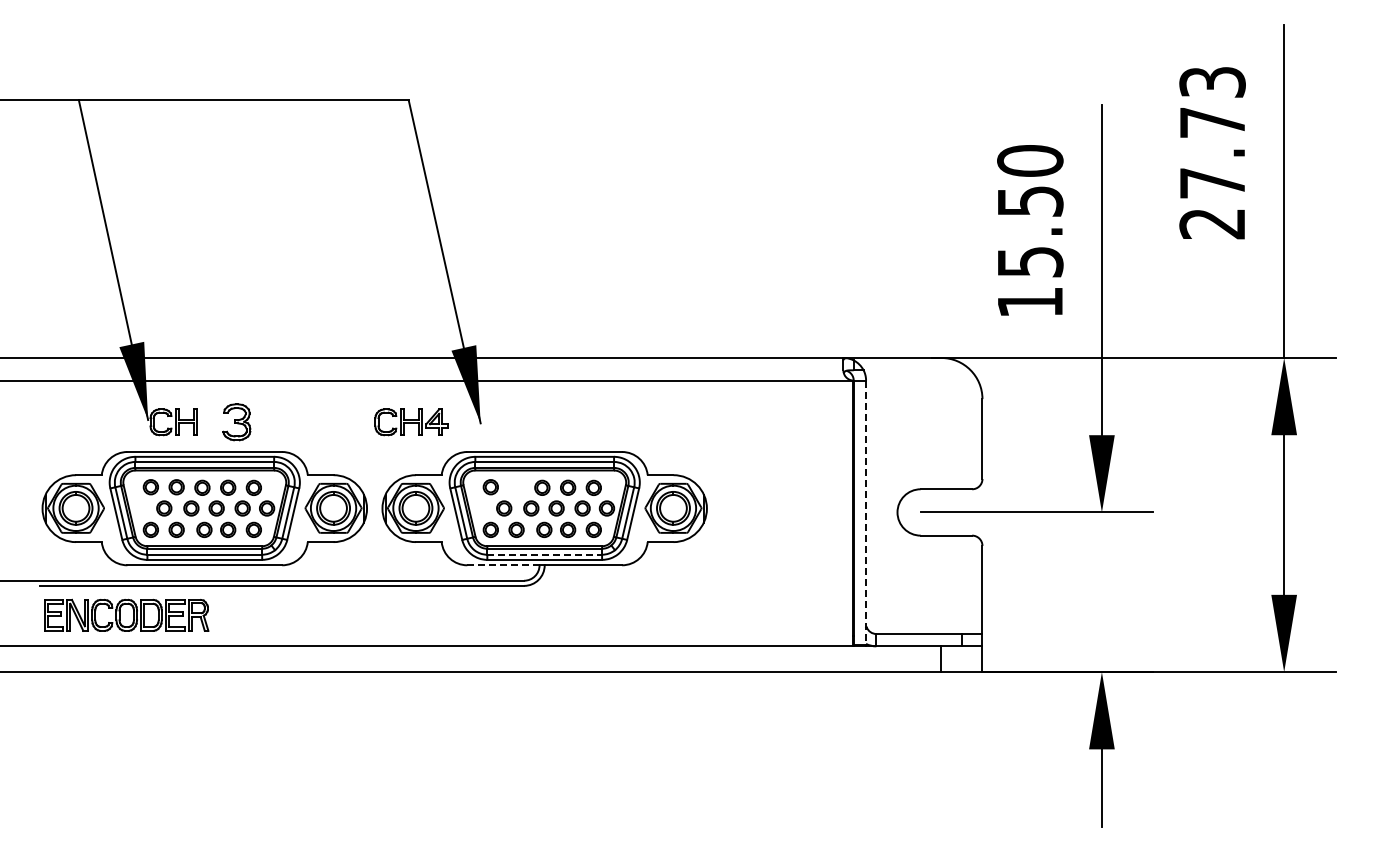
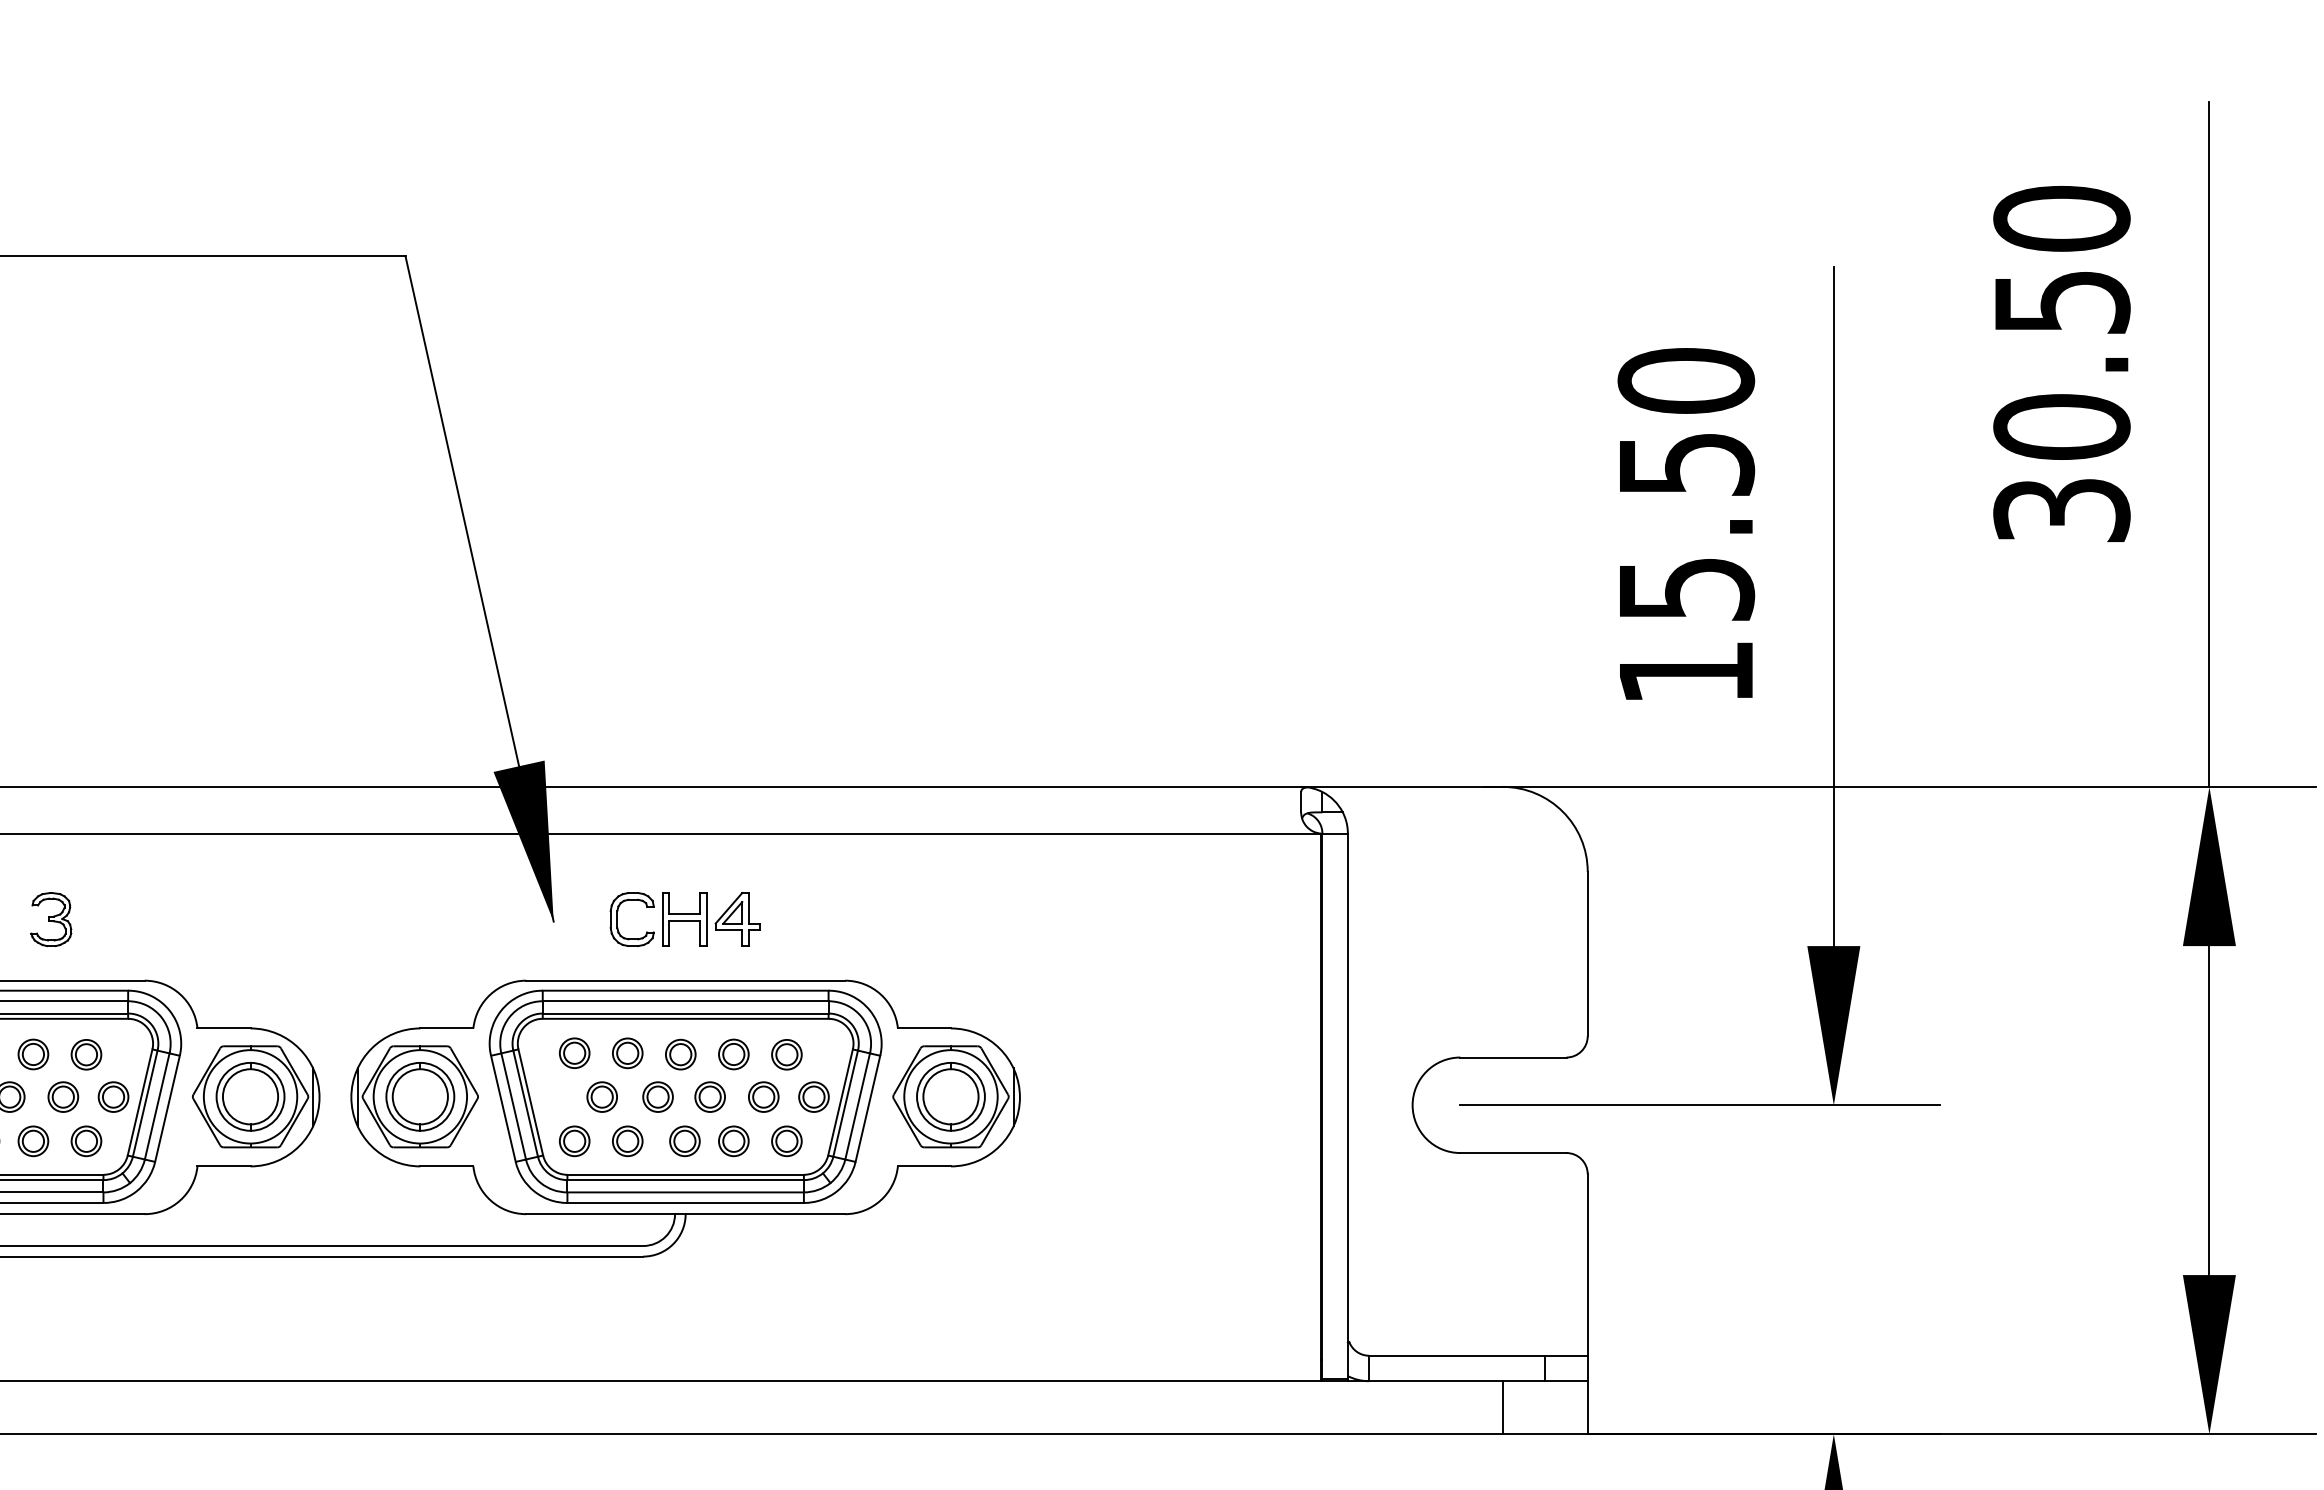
text: (1212, 152) -> (2061, 363), 27.73 -> 30.50
part: (236, 422) -> (50, 919), size x0.71
part: (411, 422) -> (685, 919), moved
part: (516, 487) -> (627, 1053), added
line: (866, 513) -> (1348, 1107), dashed -> solid
line: (545, 554) -> (687, 1191), dashed -> solid
line: (502, 565) -> (598, 1214), dashed -> solid

